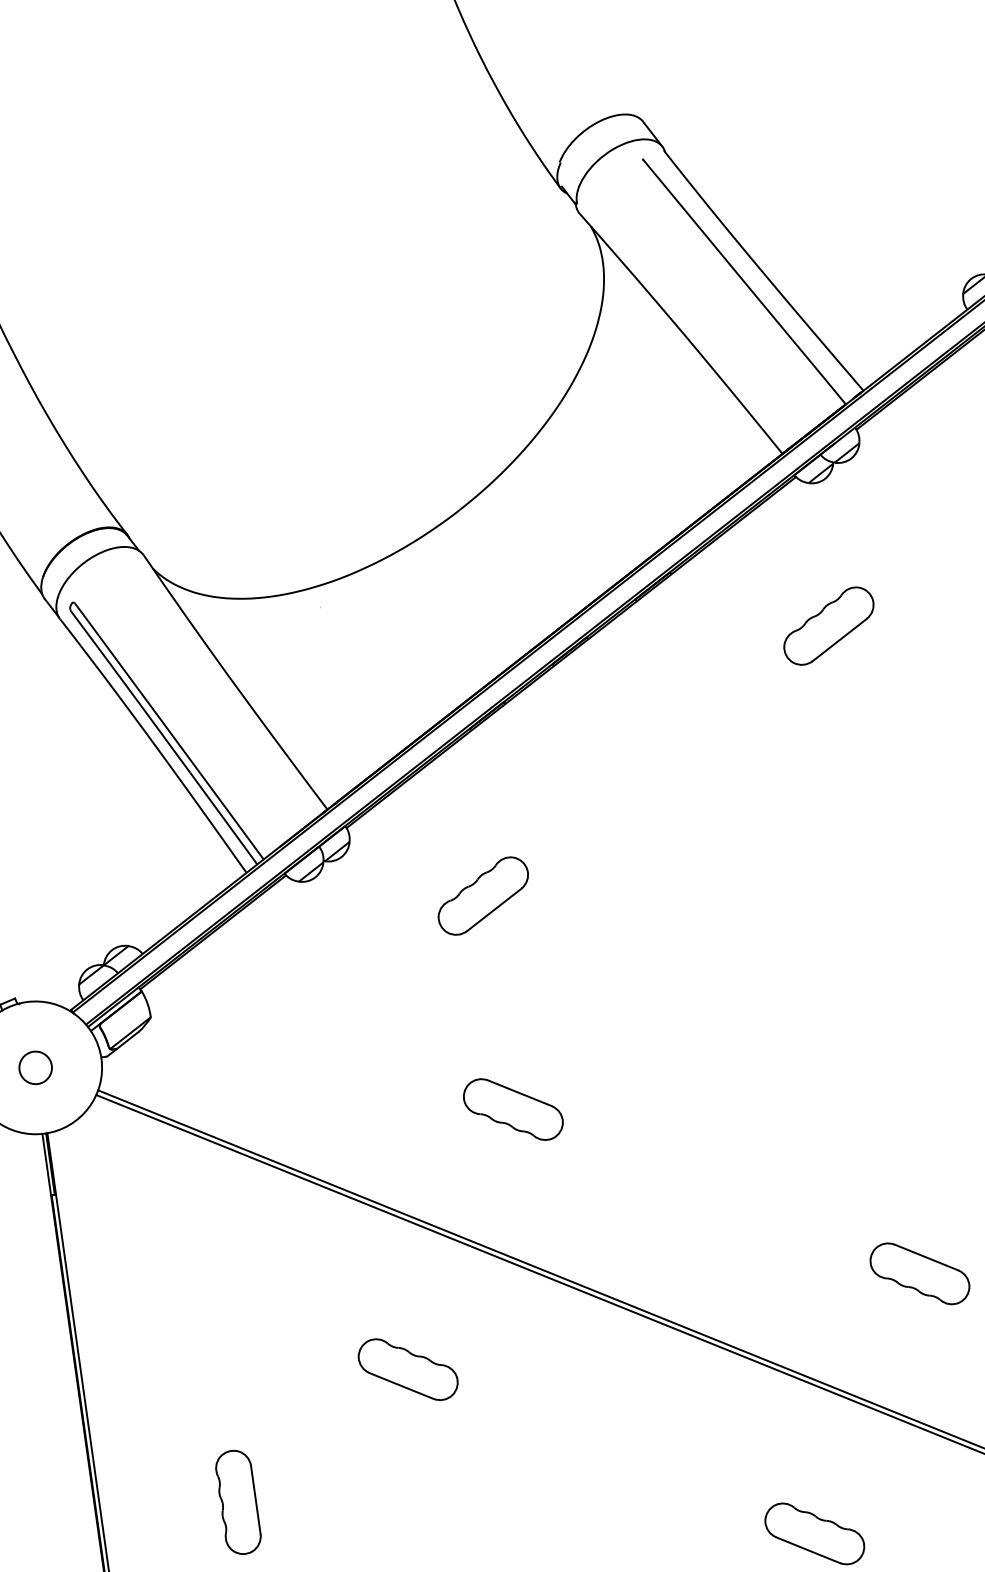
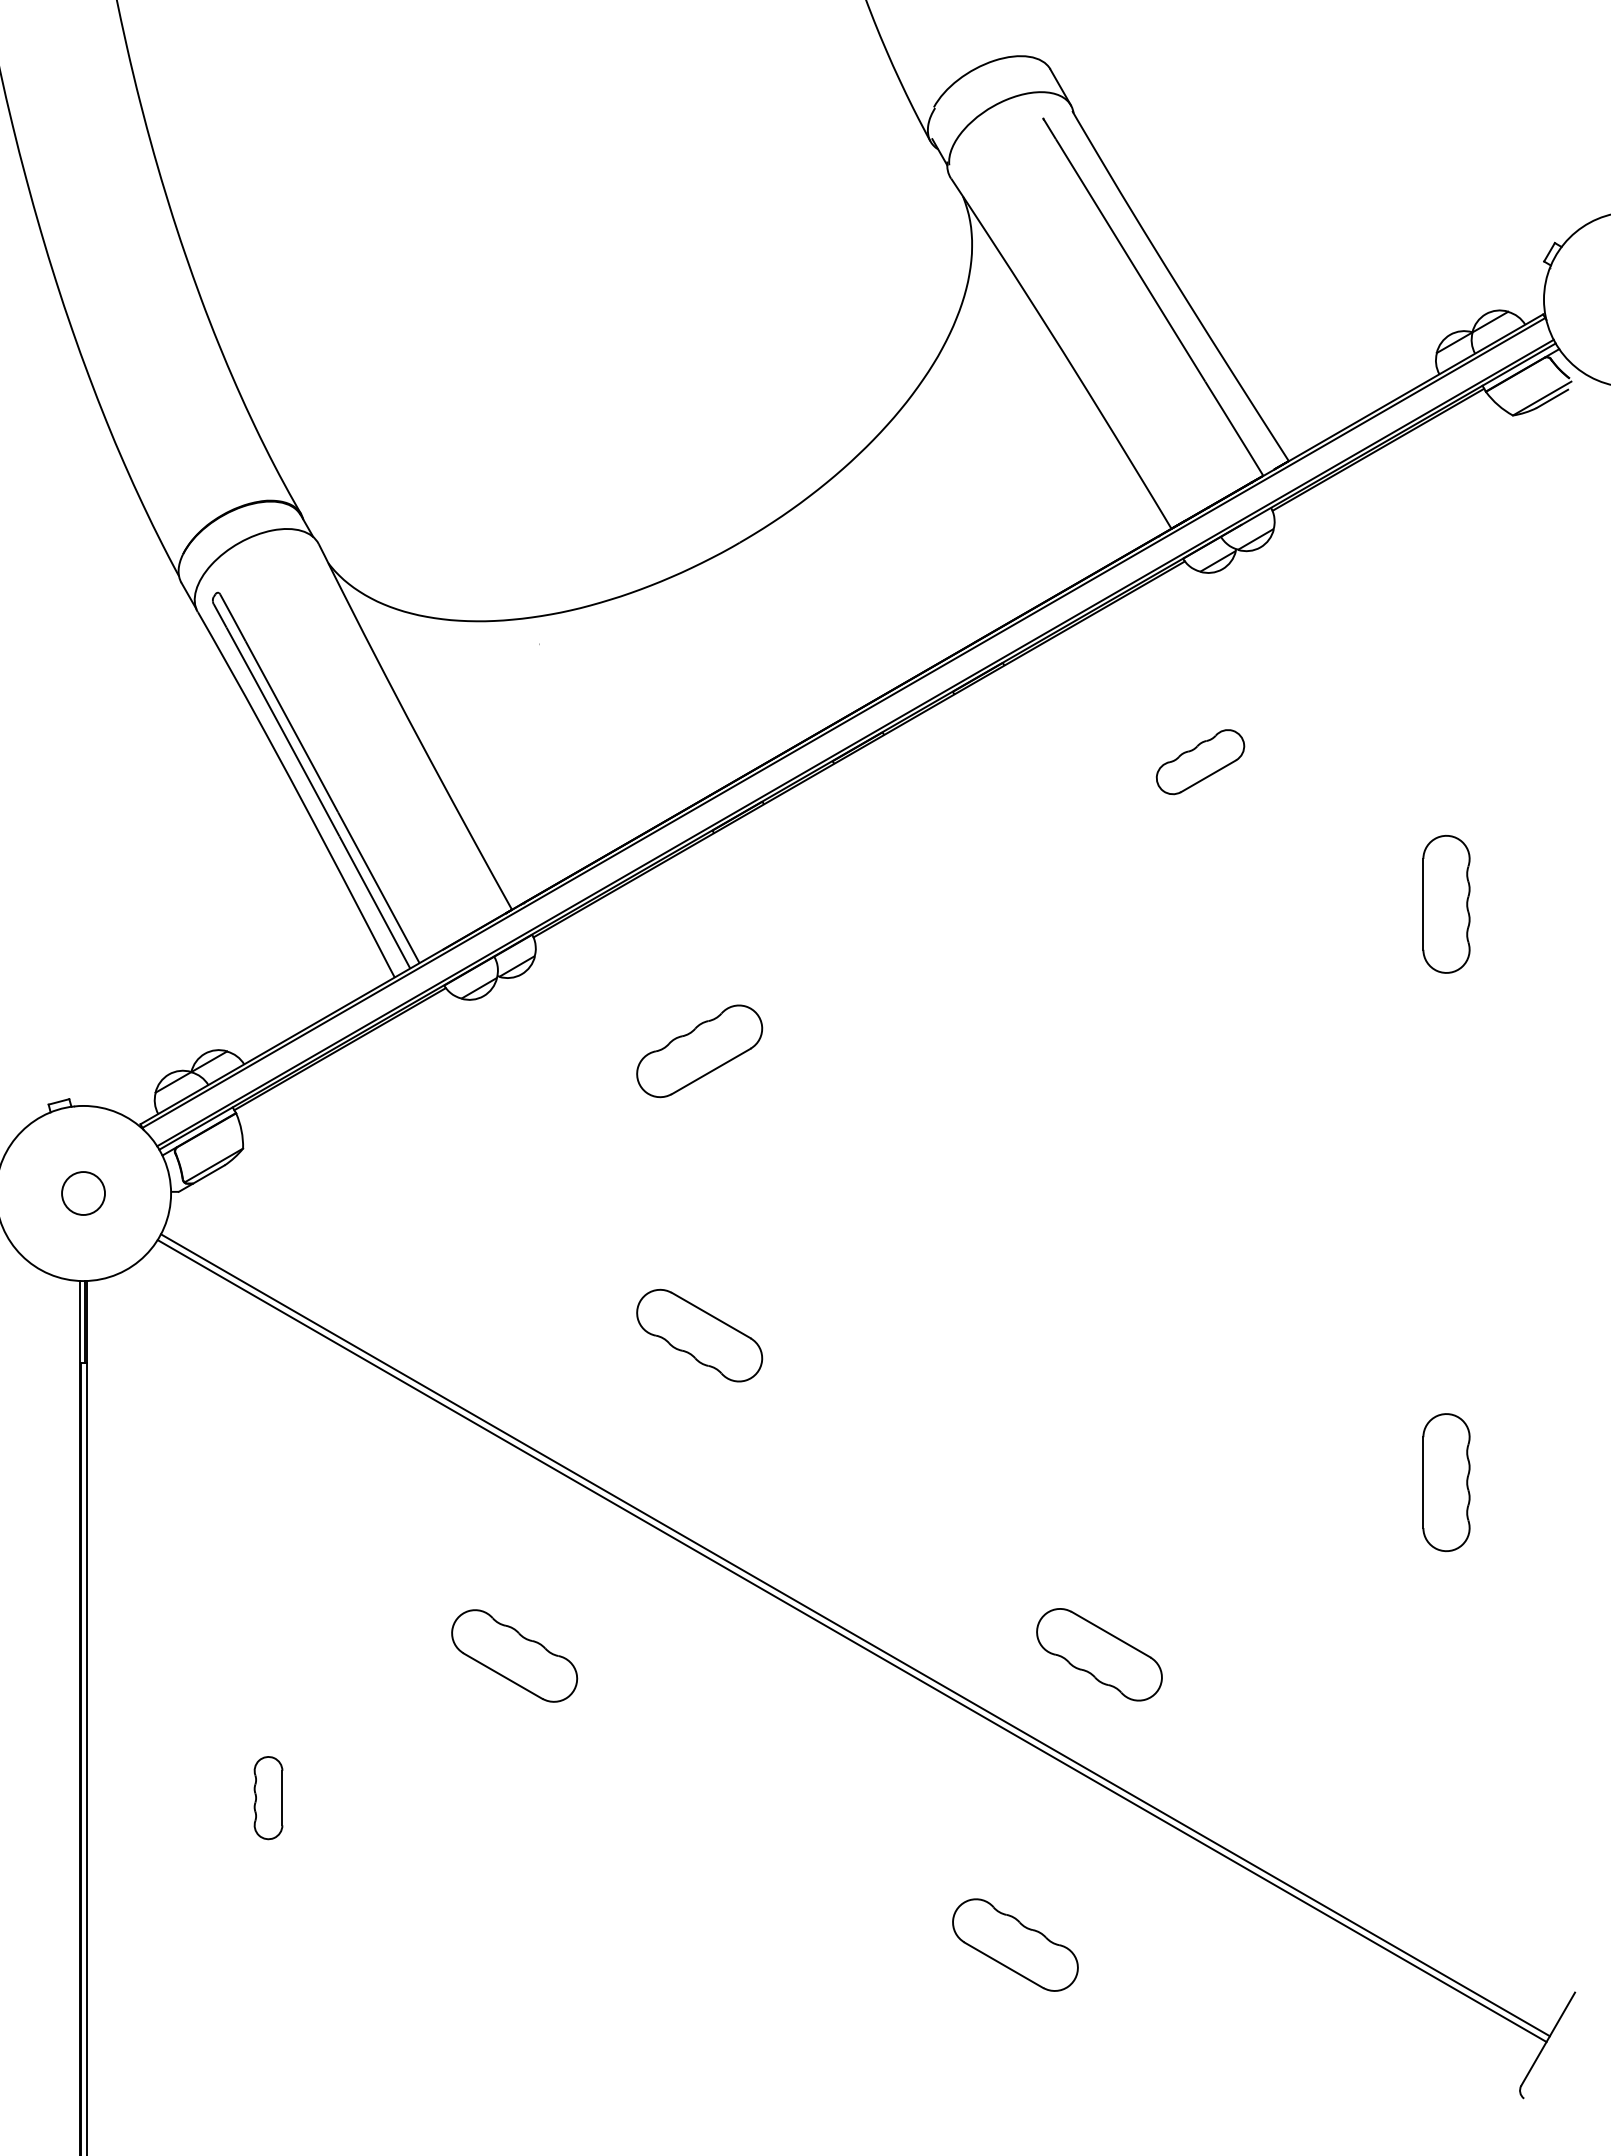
part: (828, 625) -> (1200, 761), size x0.7
part: (919, 1273) -> (1099, 1654), moved
part: (238, 1501) -> (268, 1797), size x0.6

